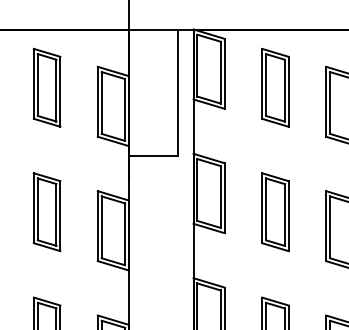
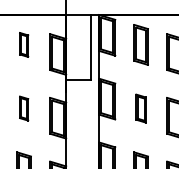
part: (45, 86) -> (23, 44), size x0.6
part: (45, 211) -> (23, 108), size x0.6
part: (273, 211) -> (140, 108), size x0.7

